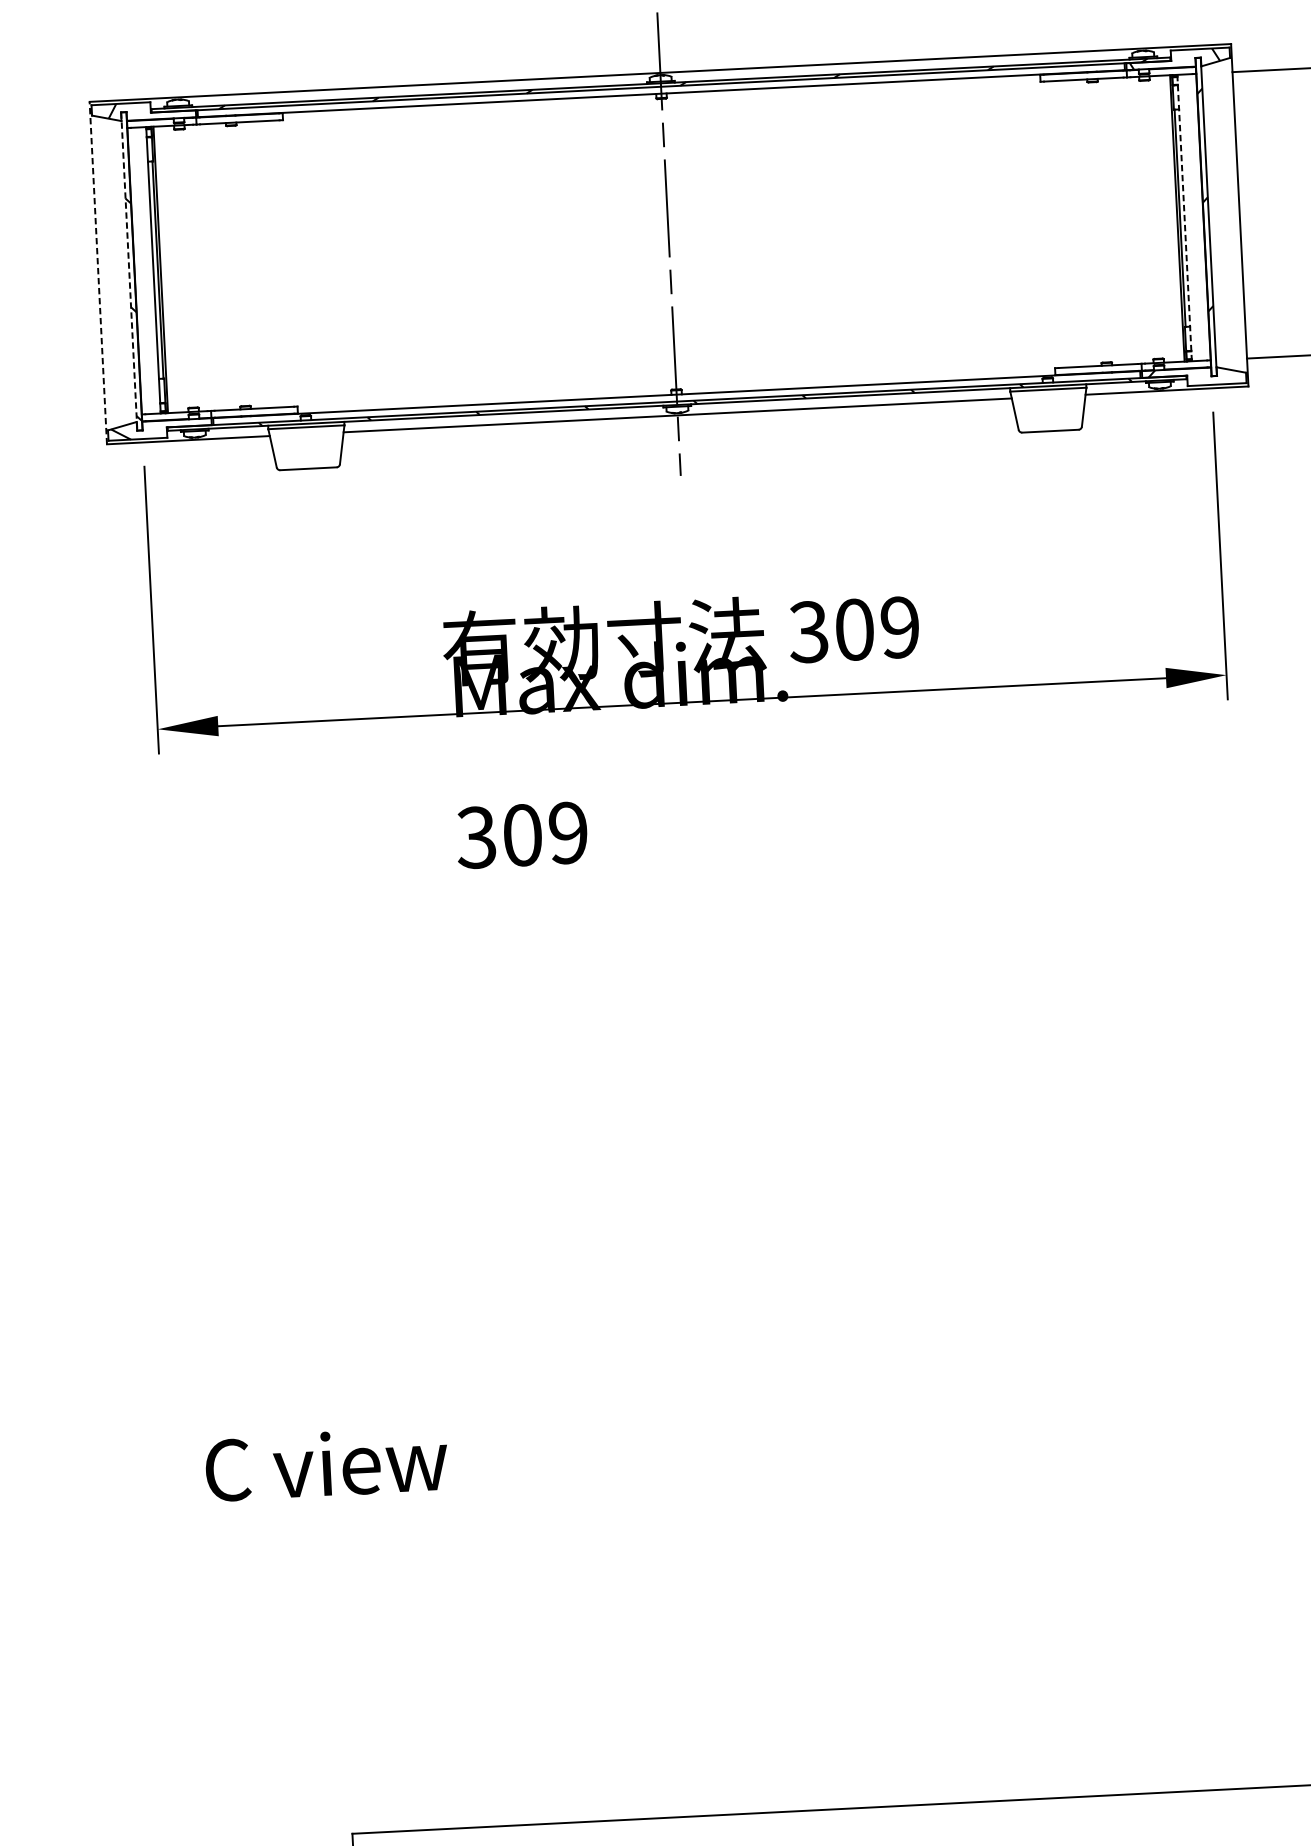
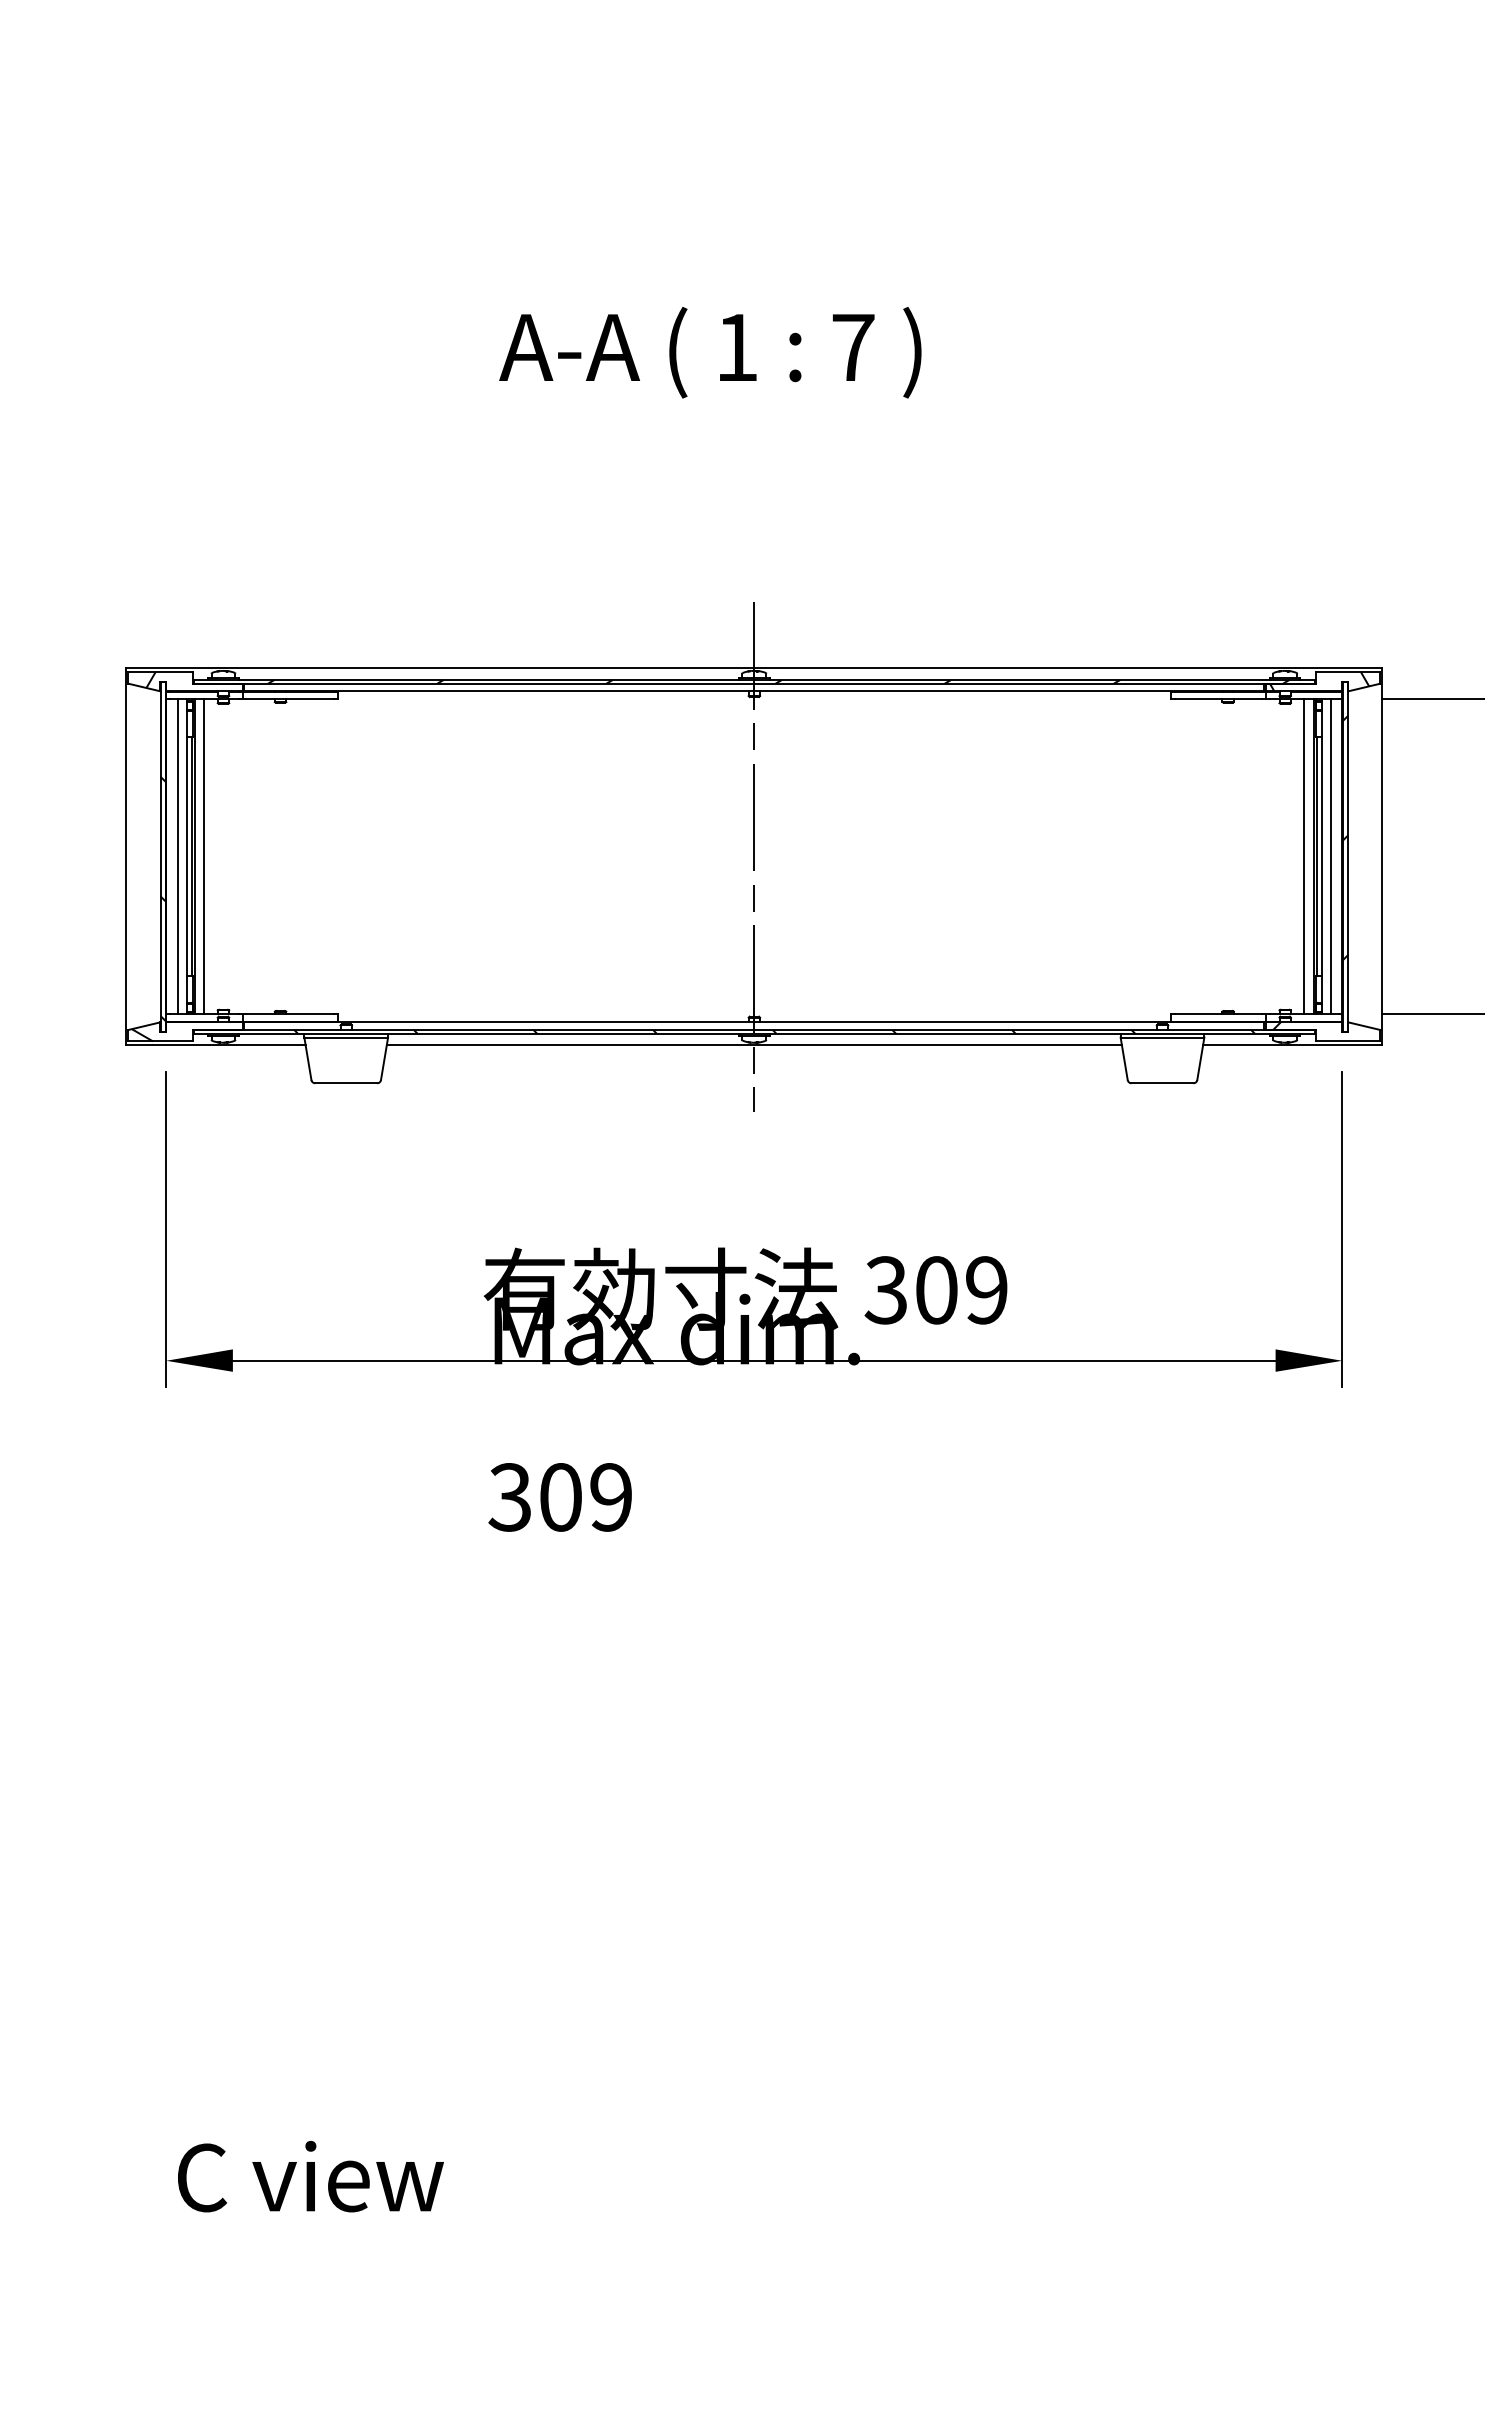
line: (1184, 217) -> (1321, 856), dashed -> solid
line: (1192, 217) -> (1330, 856), added
line: (1169, 218) -> (1304, 856), added
line: (169, 269) -> (204, 856), added
line: (144, 270) -> (177, 856), added
line: (98, 272) -> (126, 856), dashed -> solid
line: (129, 272) -> (160, 857), dashed -> solid

